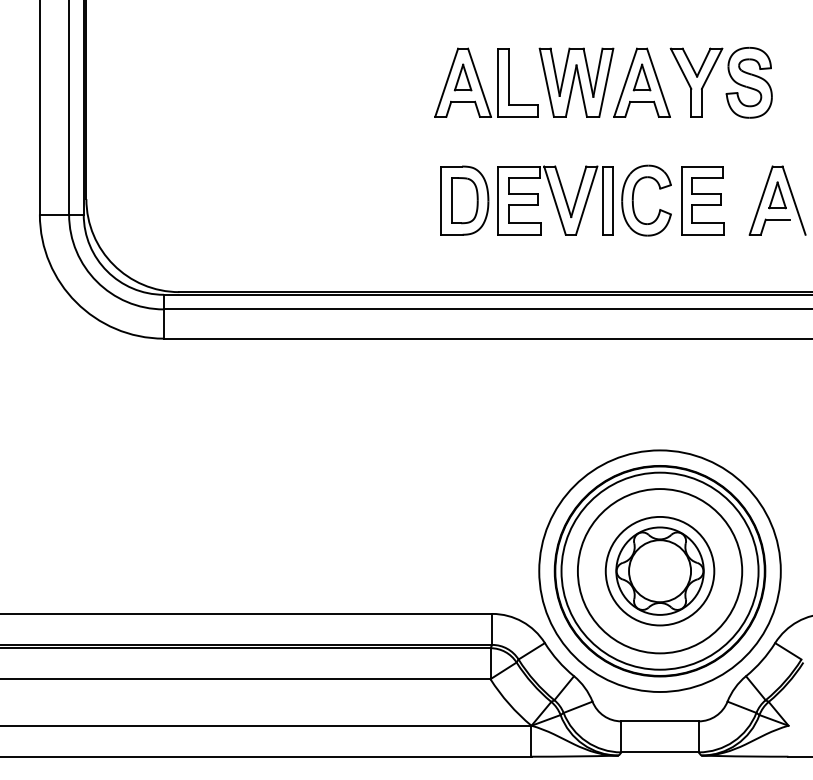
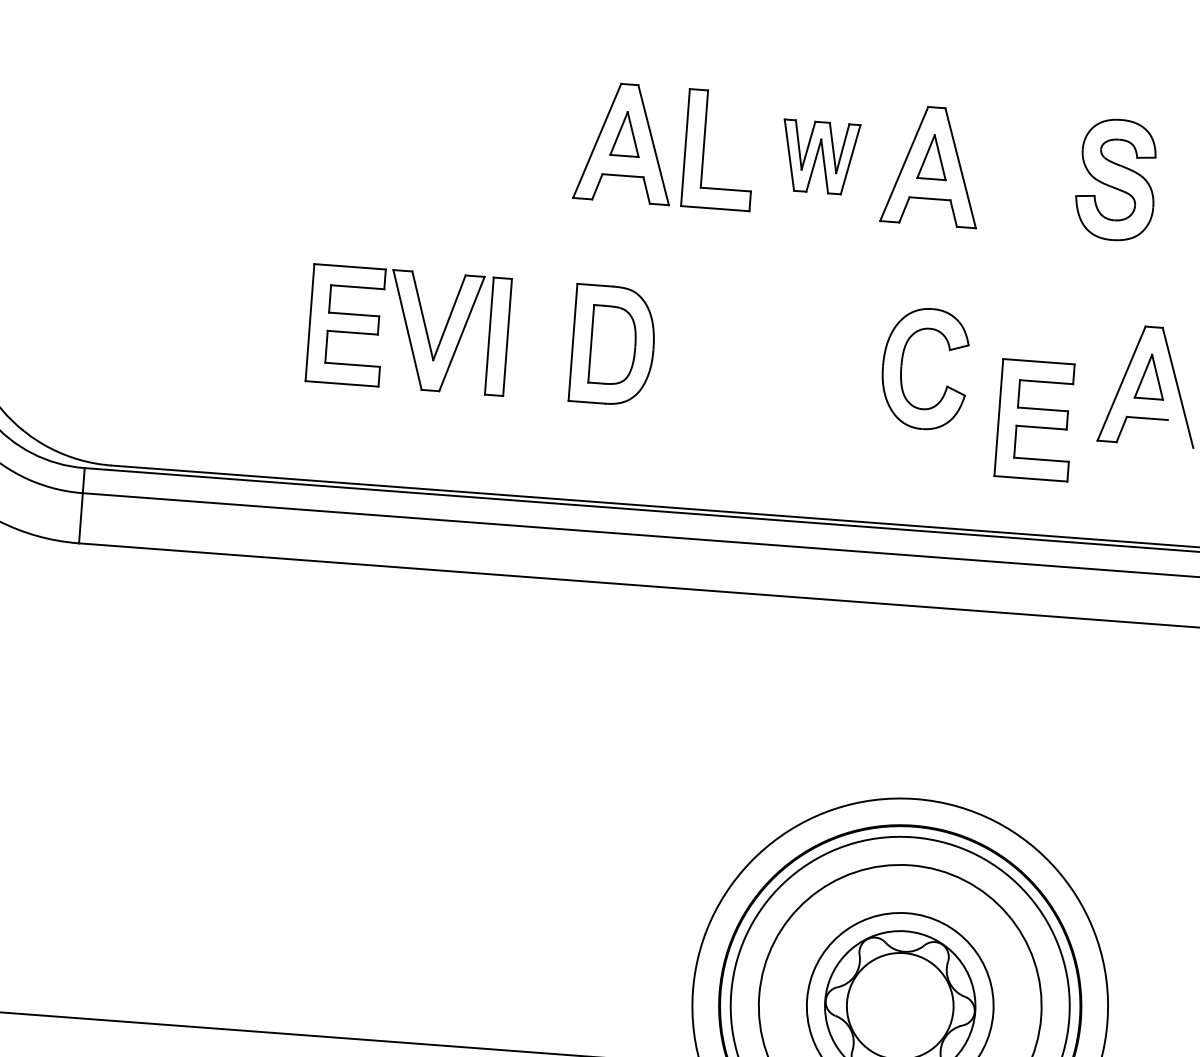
part: (576, 82) -> (819, 157), size x0.6
part: (696, 82) -> (1025, 172), removed
part: (555, 200) -> (408, 329), moved
part: (702, 200) -> (1034, 419), moved

